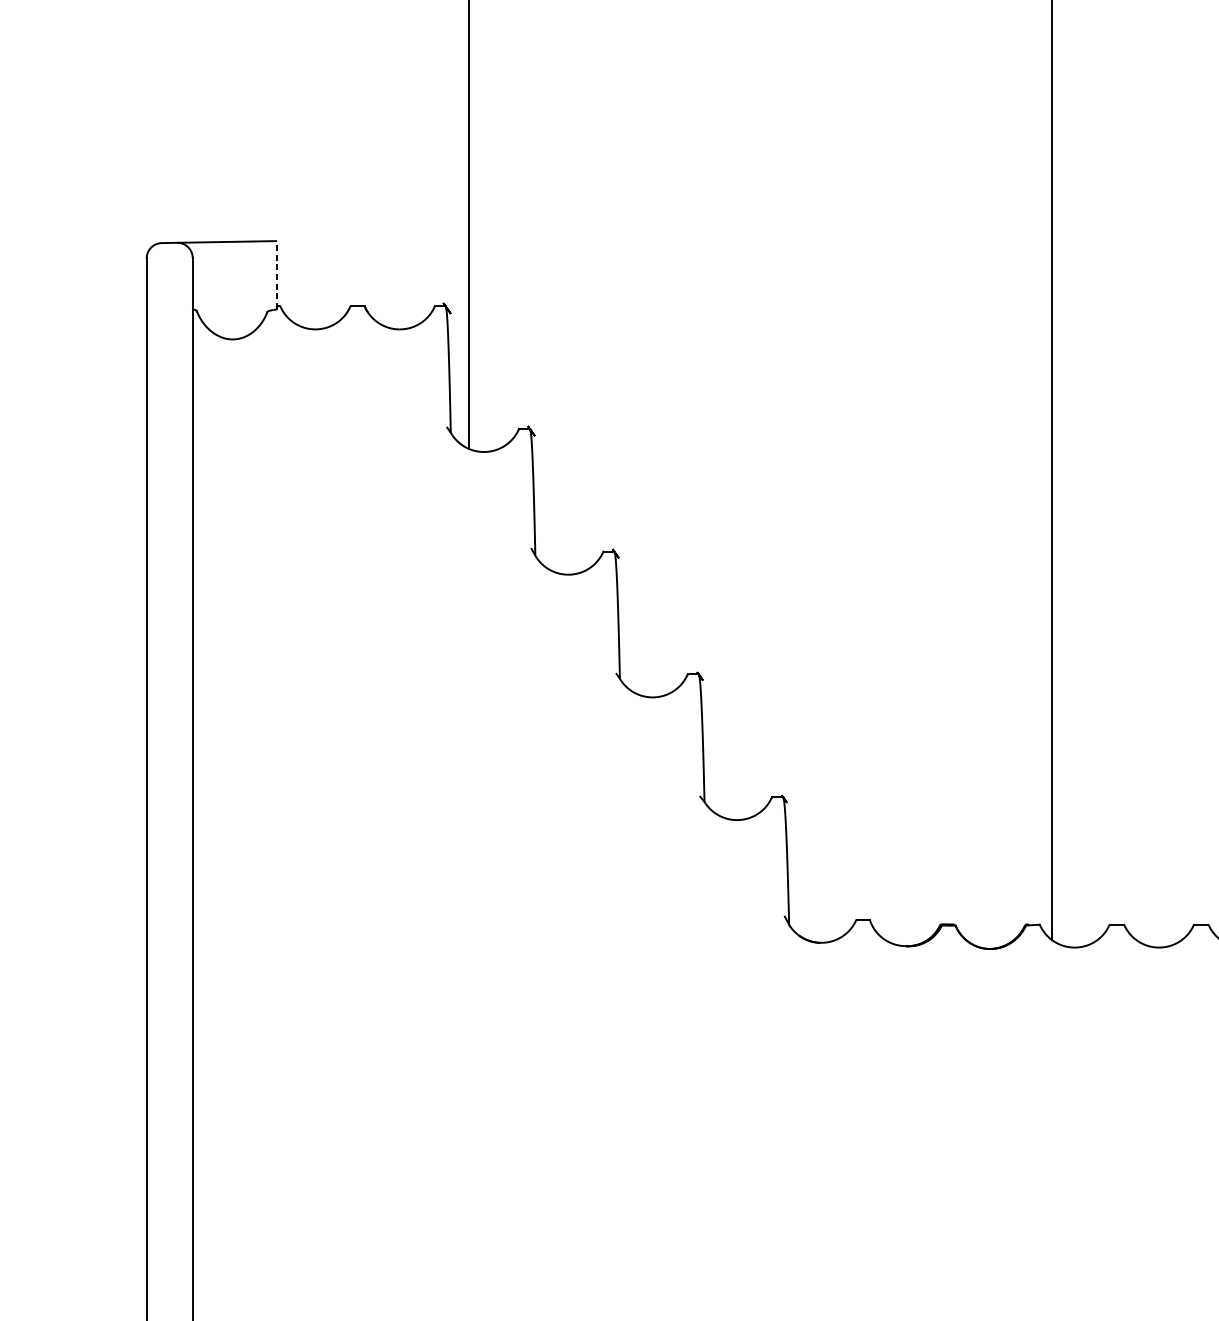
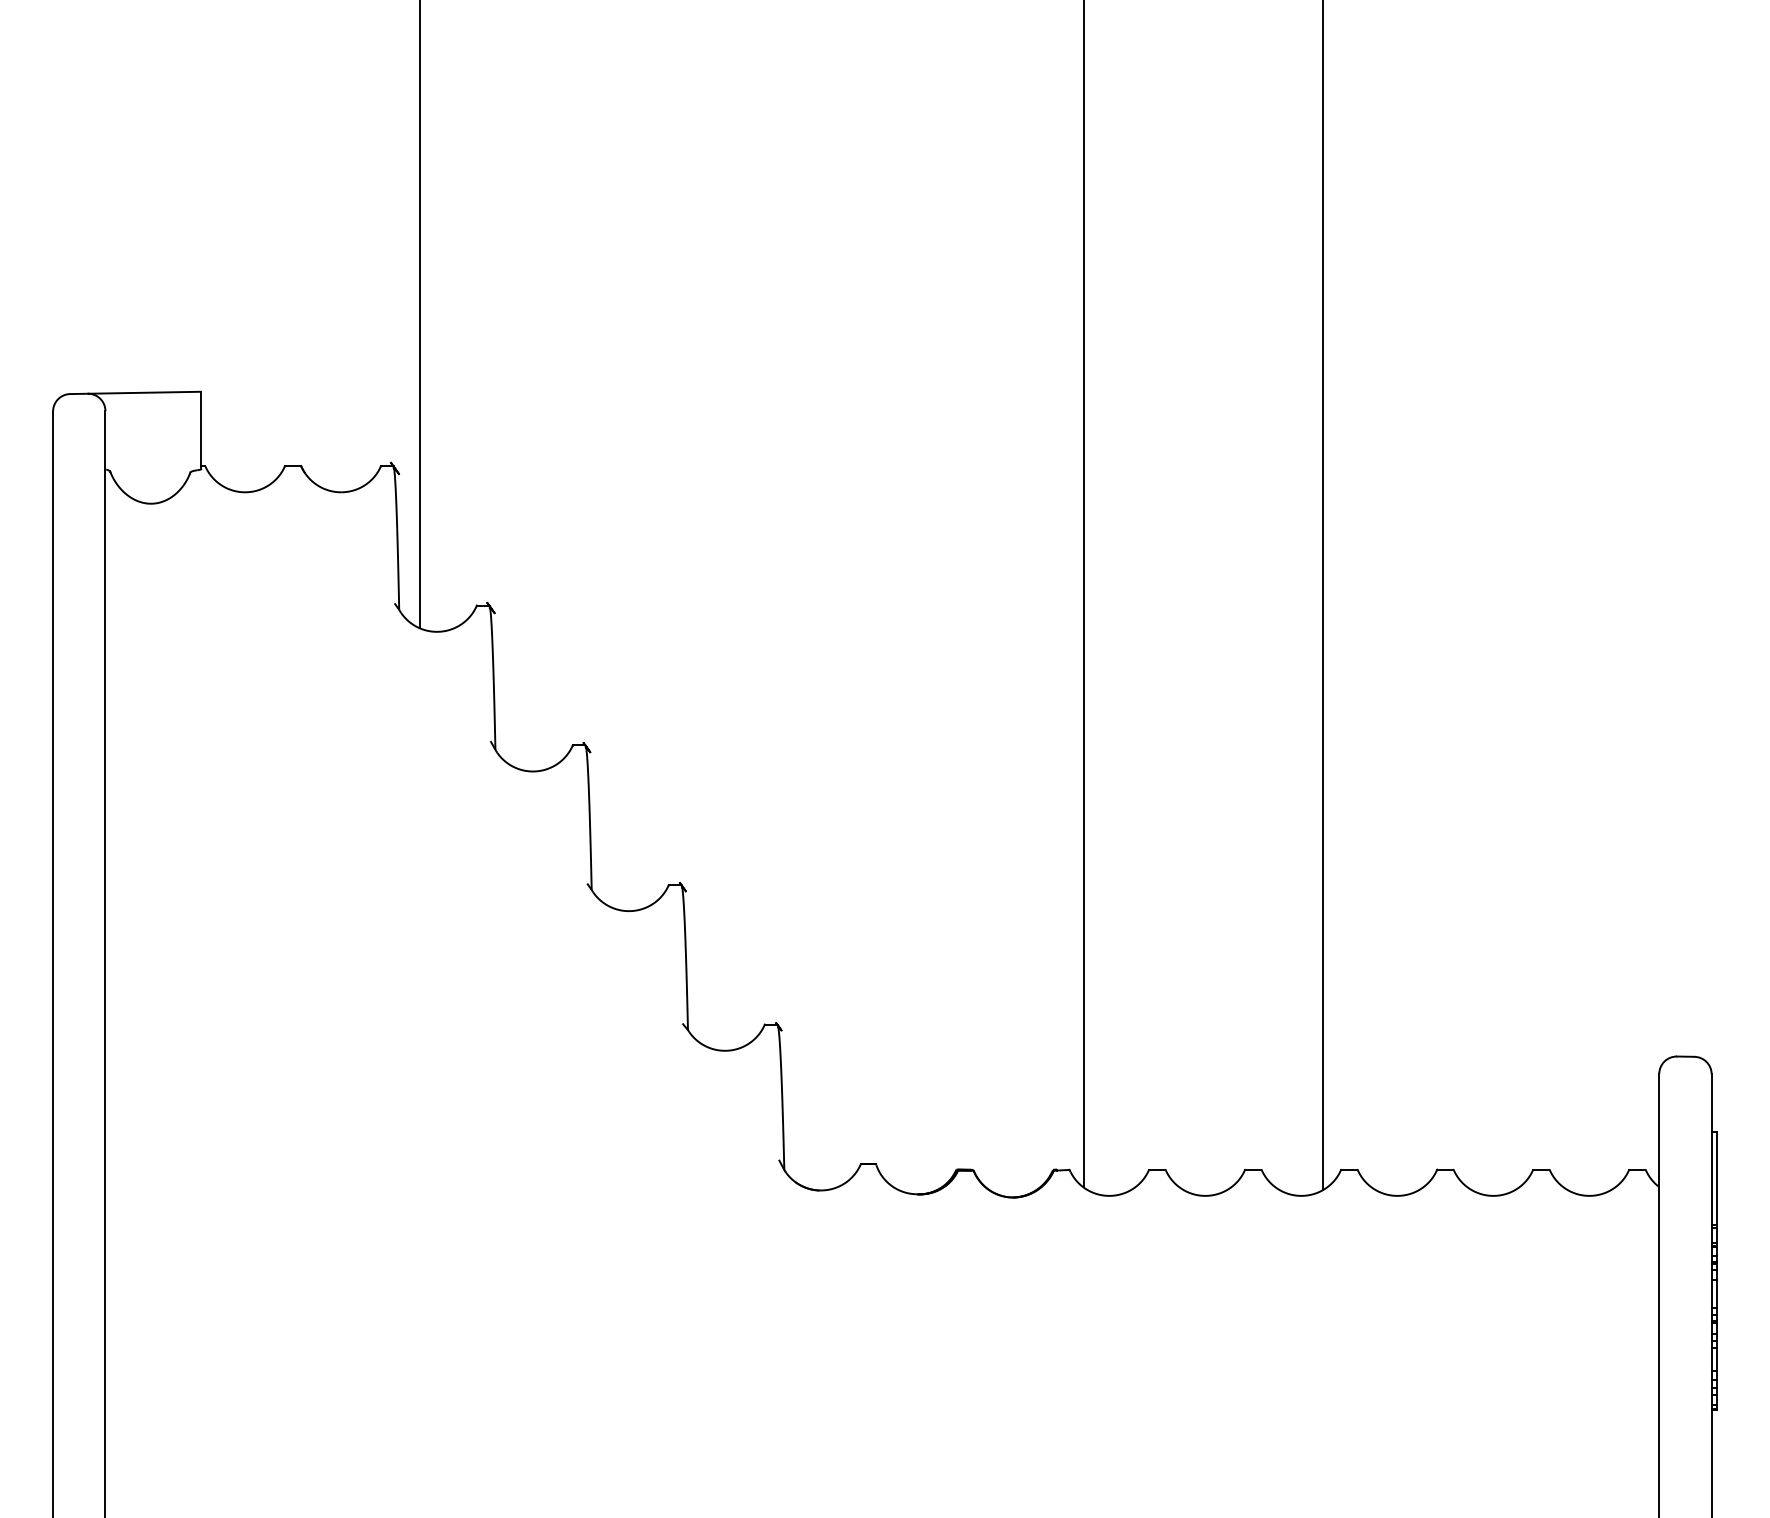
line: (277, 275) -> (201, 430), dashed -> solid

